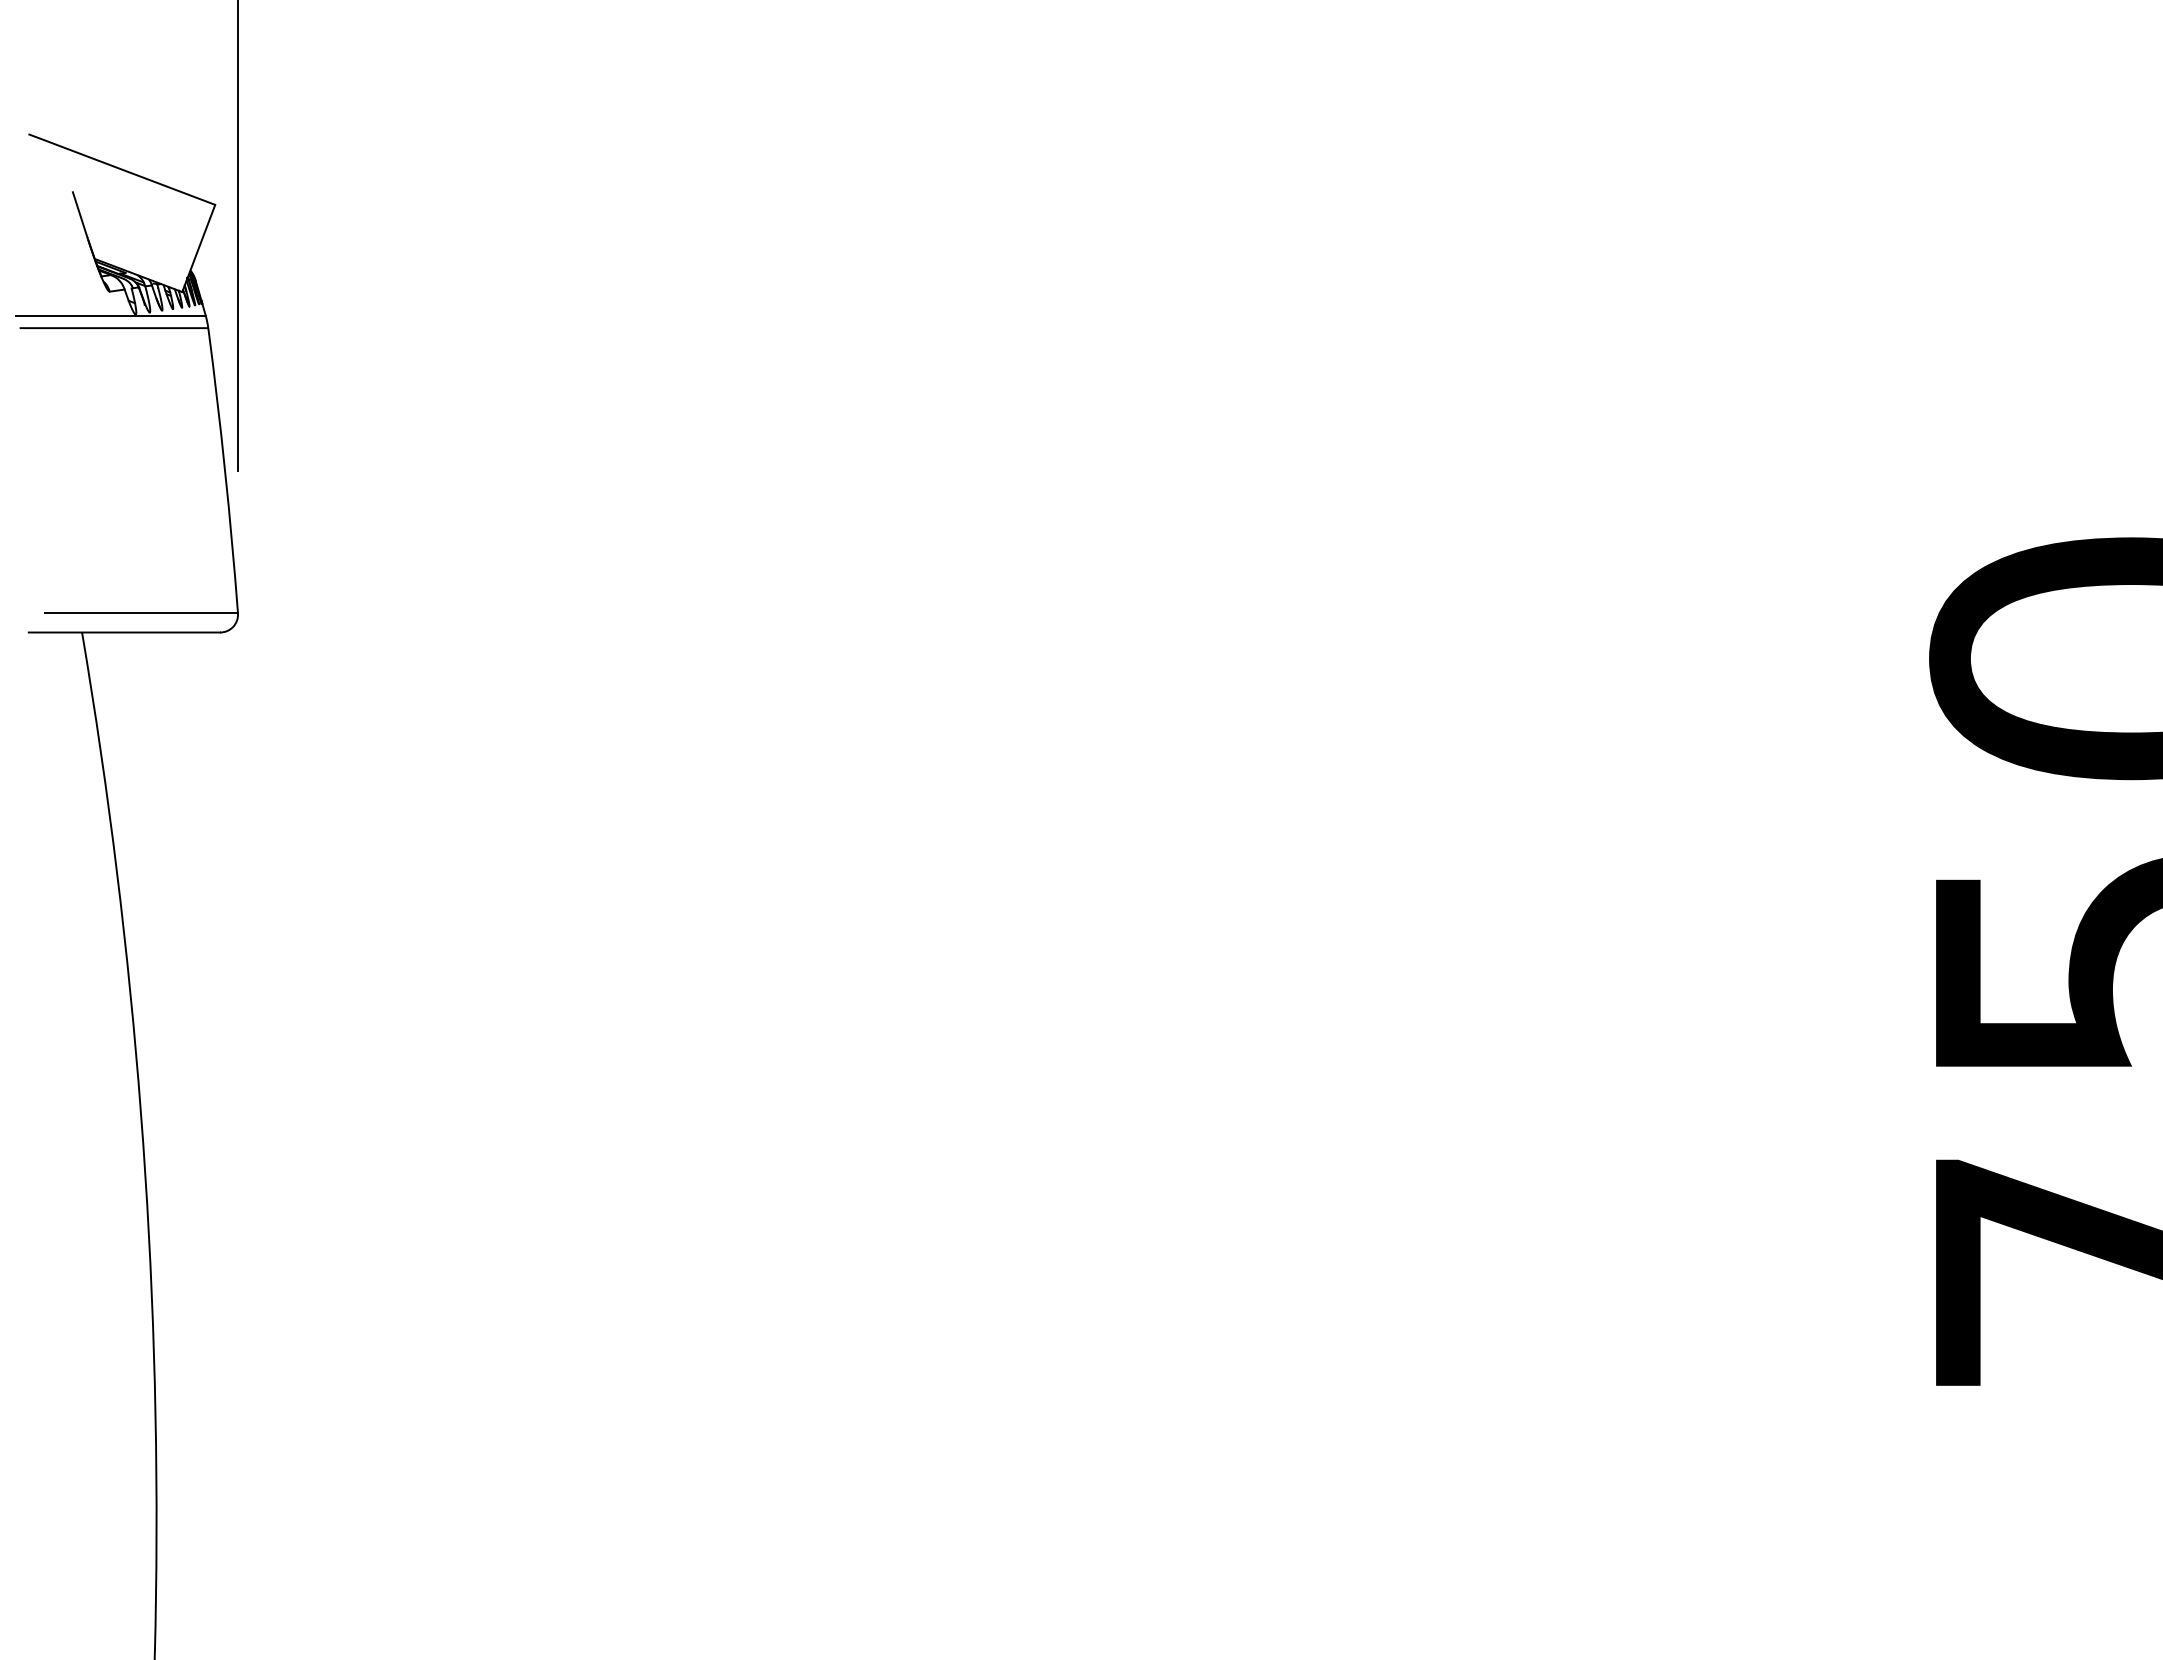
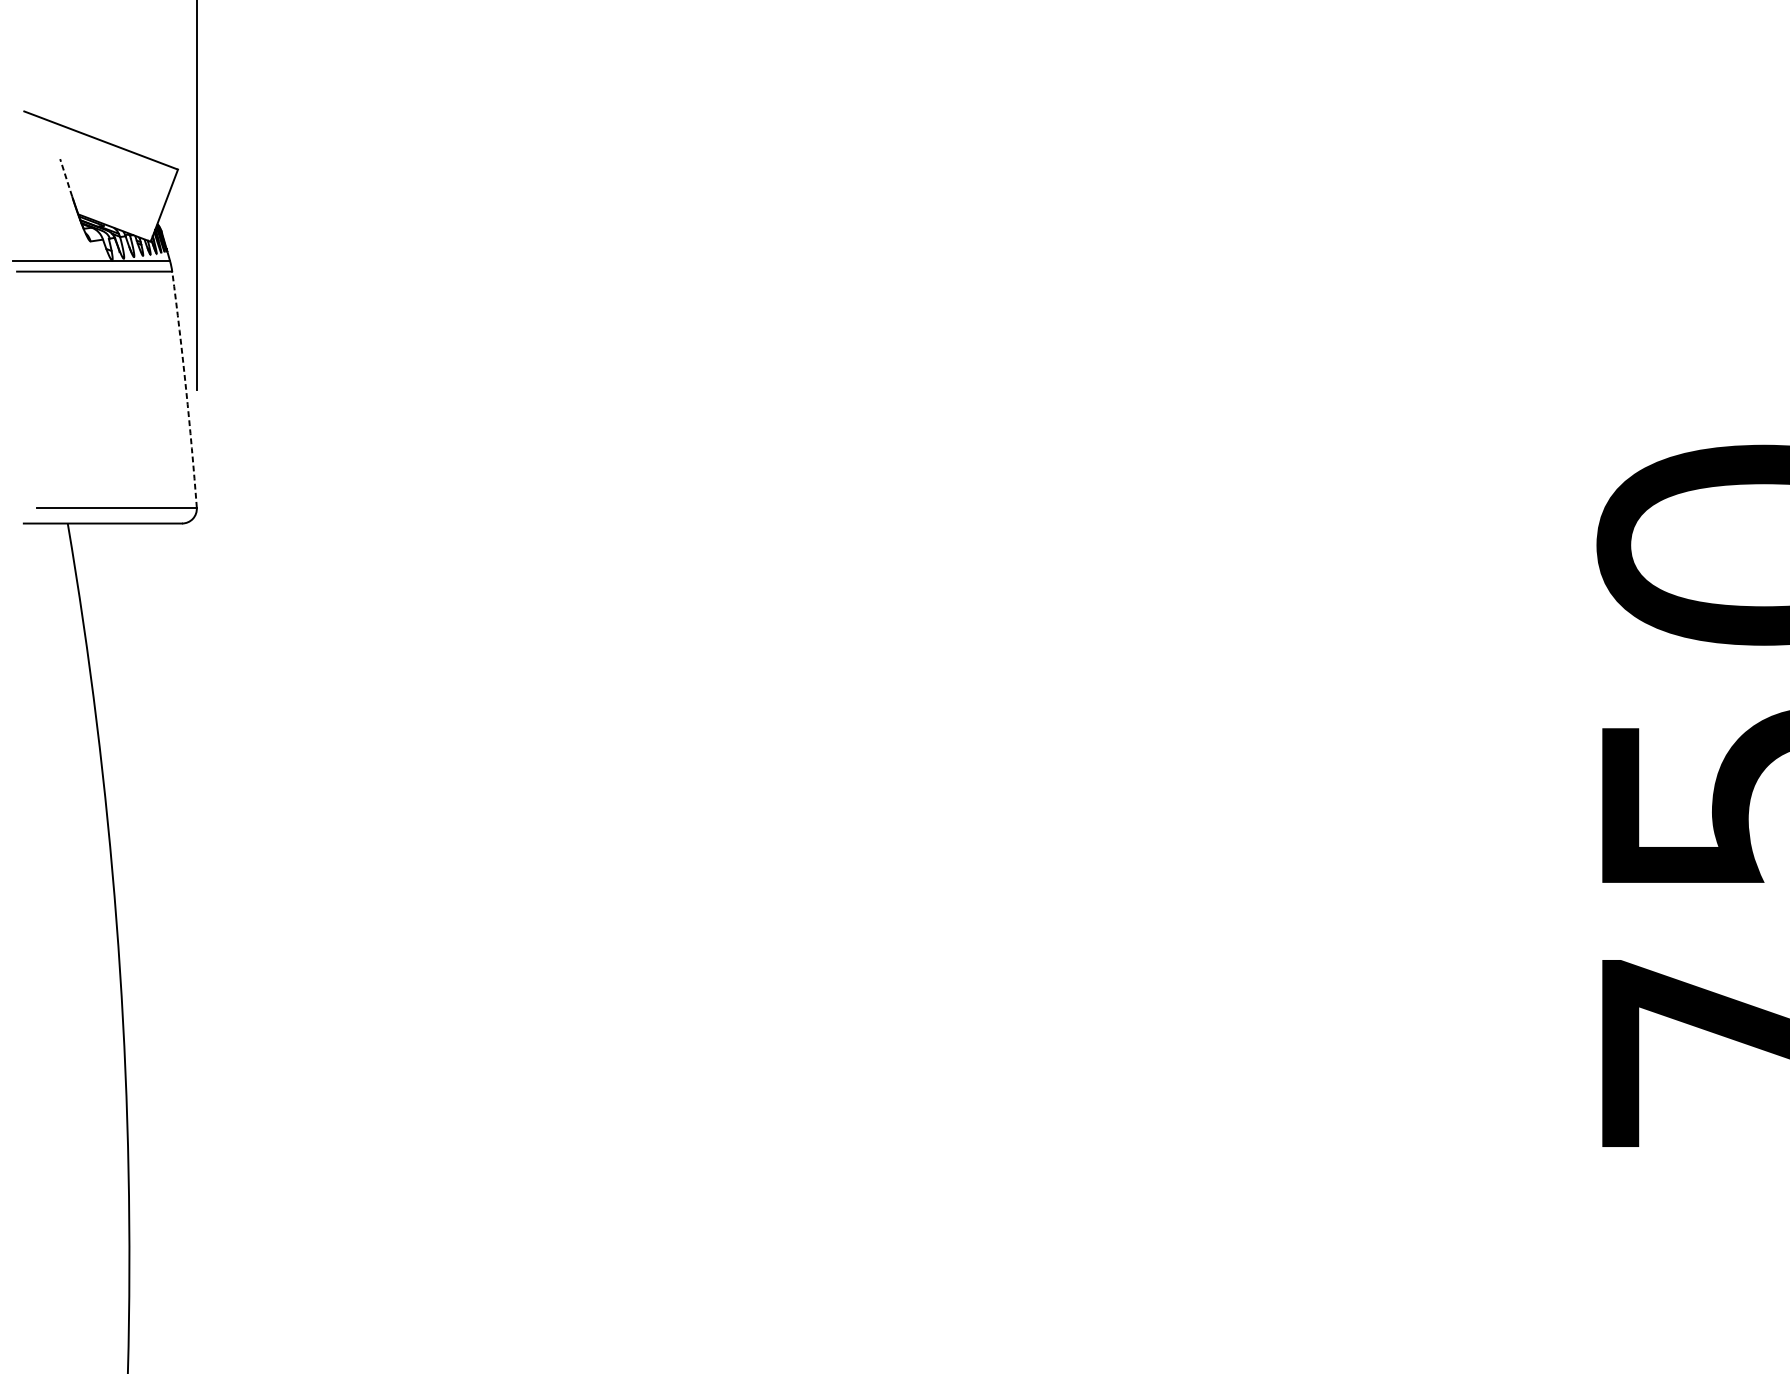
line: (80, 214) -> (66, 177), solid -> dashed
arc: (225, 470) -> (186, 389), solid -> dashed

